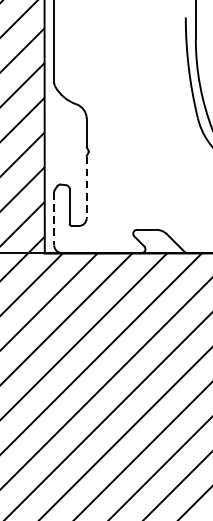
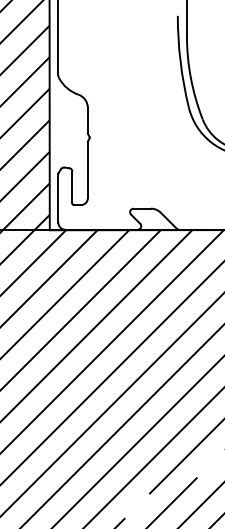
line: (86, 187) -> (87, 170), dashed -> solid
line: (54, 219) -> (58, 199), dashed -> solid

